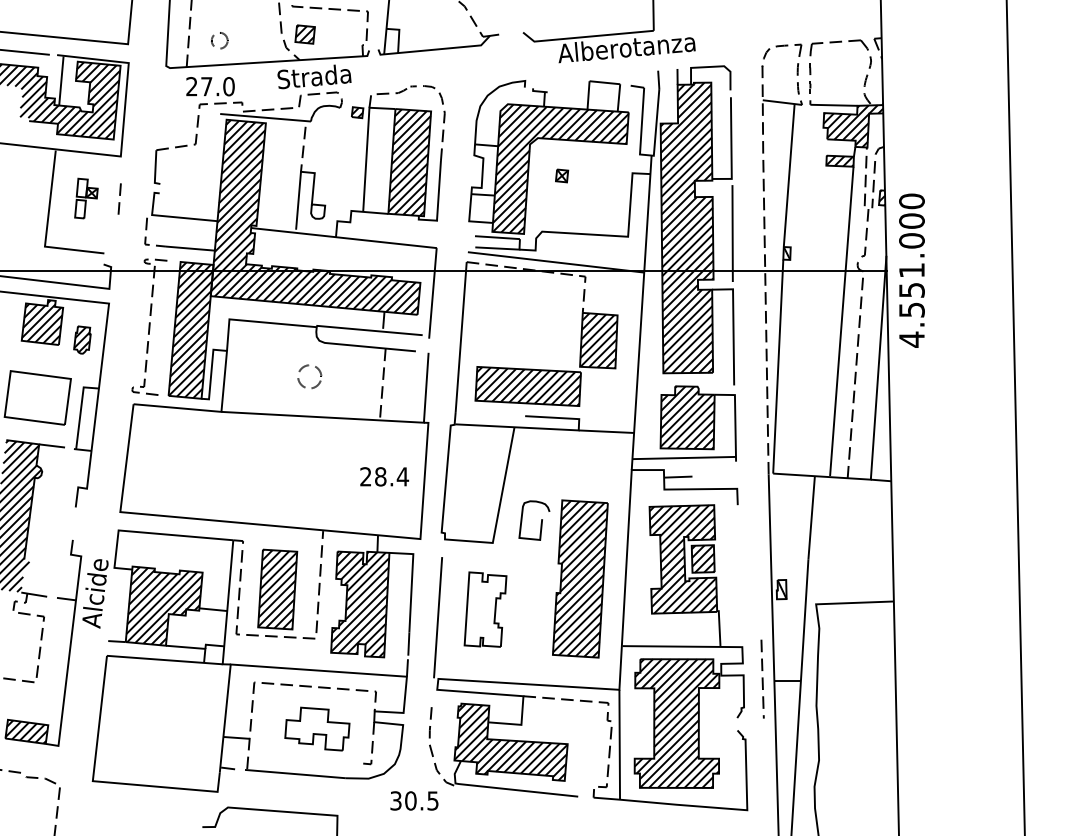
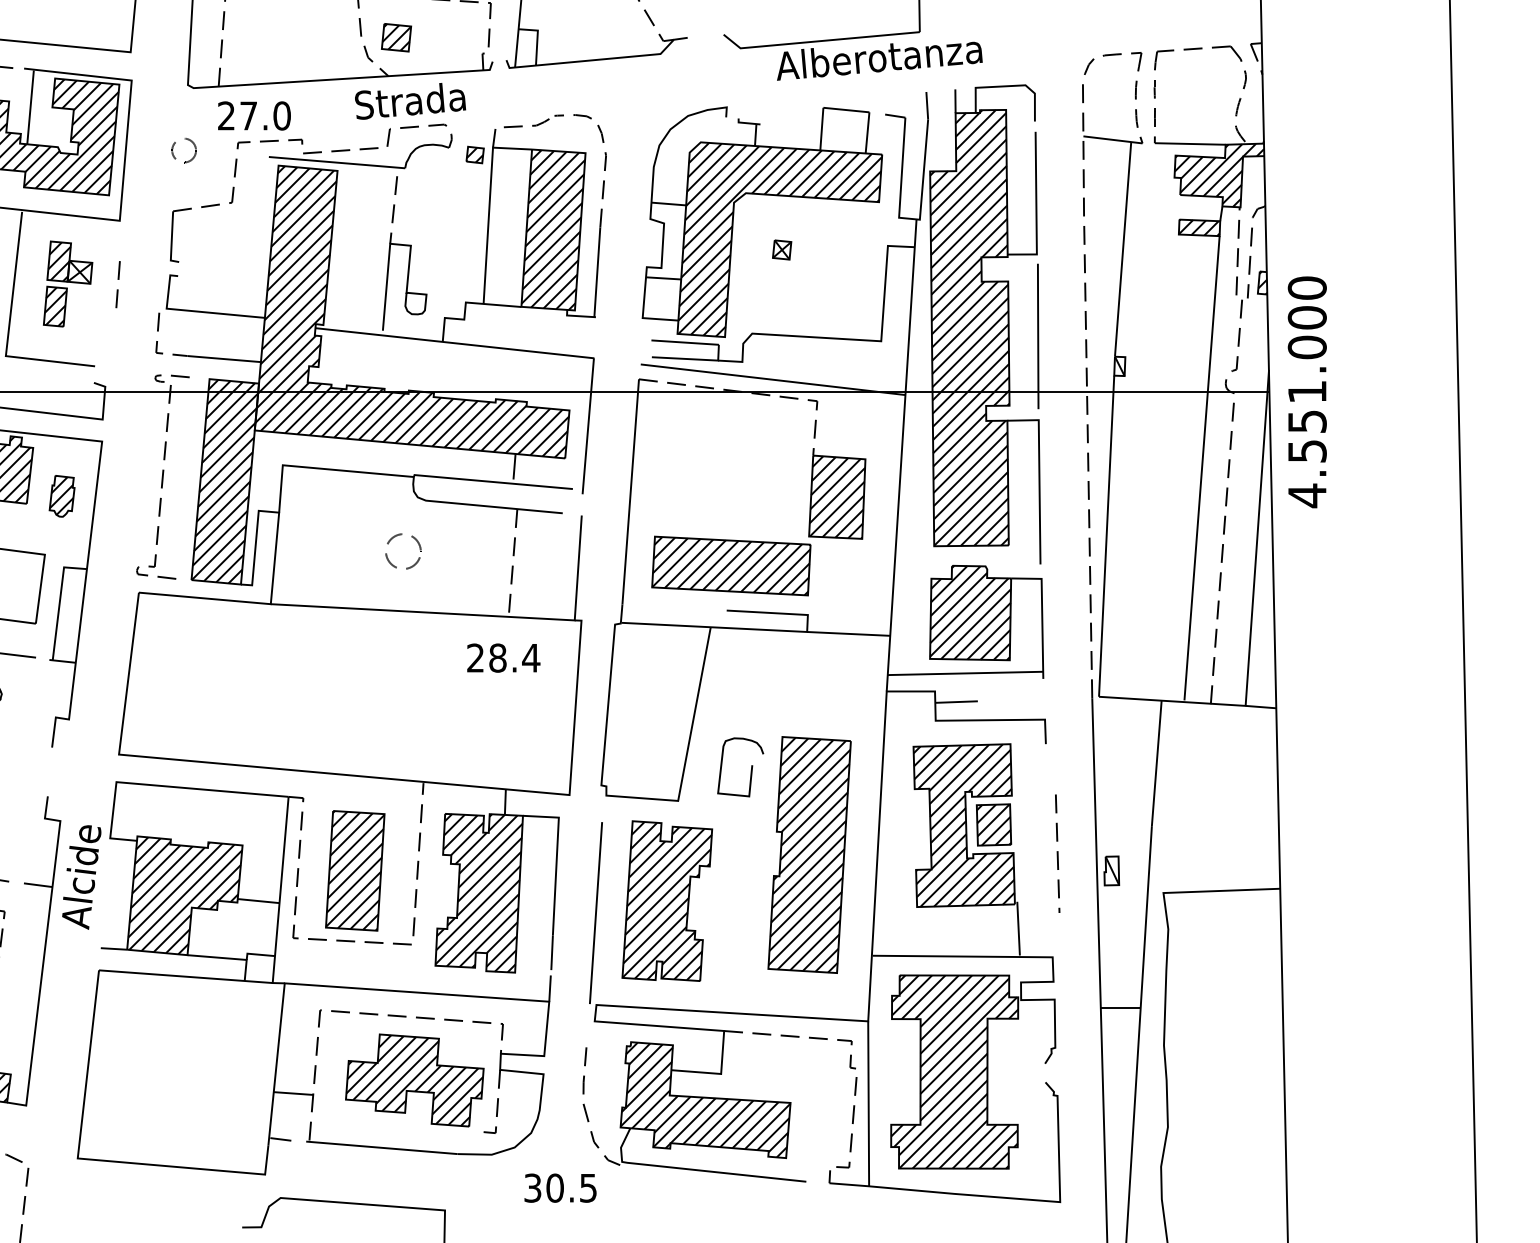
part: (213, 38) -> (174, 147), moved
part: (86, 198) -> (68, 283), size x1.43
text: (384, 476) -> (503, 657), moved
part: (485, 609) -> (667, 900), size x1.43
line: (762, 678) -> (1057, 852), moved
part: (317, 728) -> (415, 1079), size x1.43

